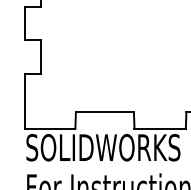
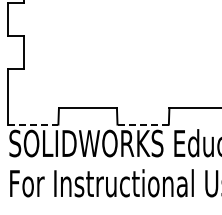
line: (50, 128) -> (33, 124), solid -> dashed
line: (160, 128) -> (143, 124), solid -> dashed

